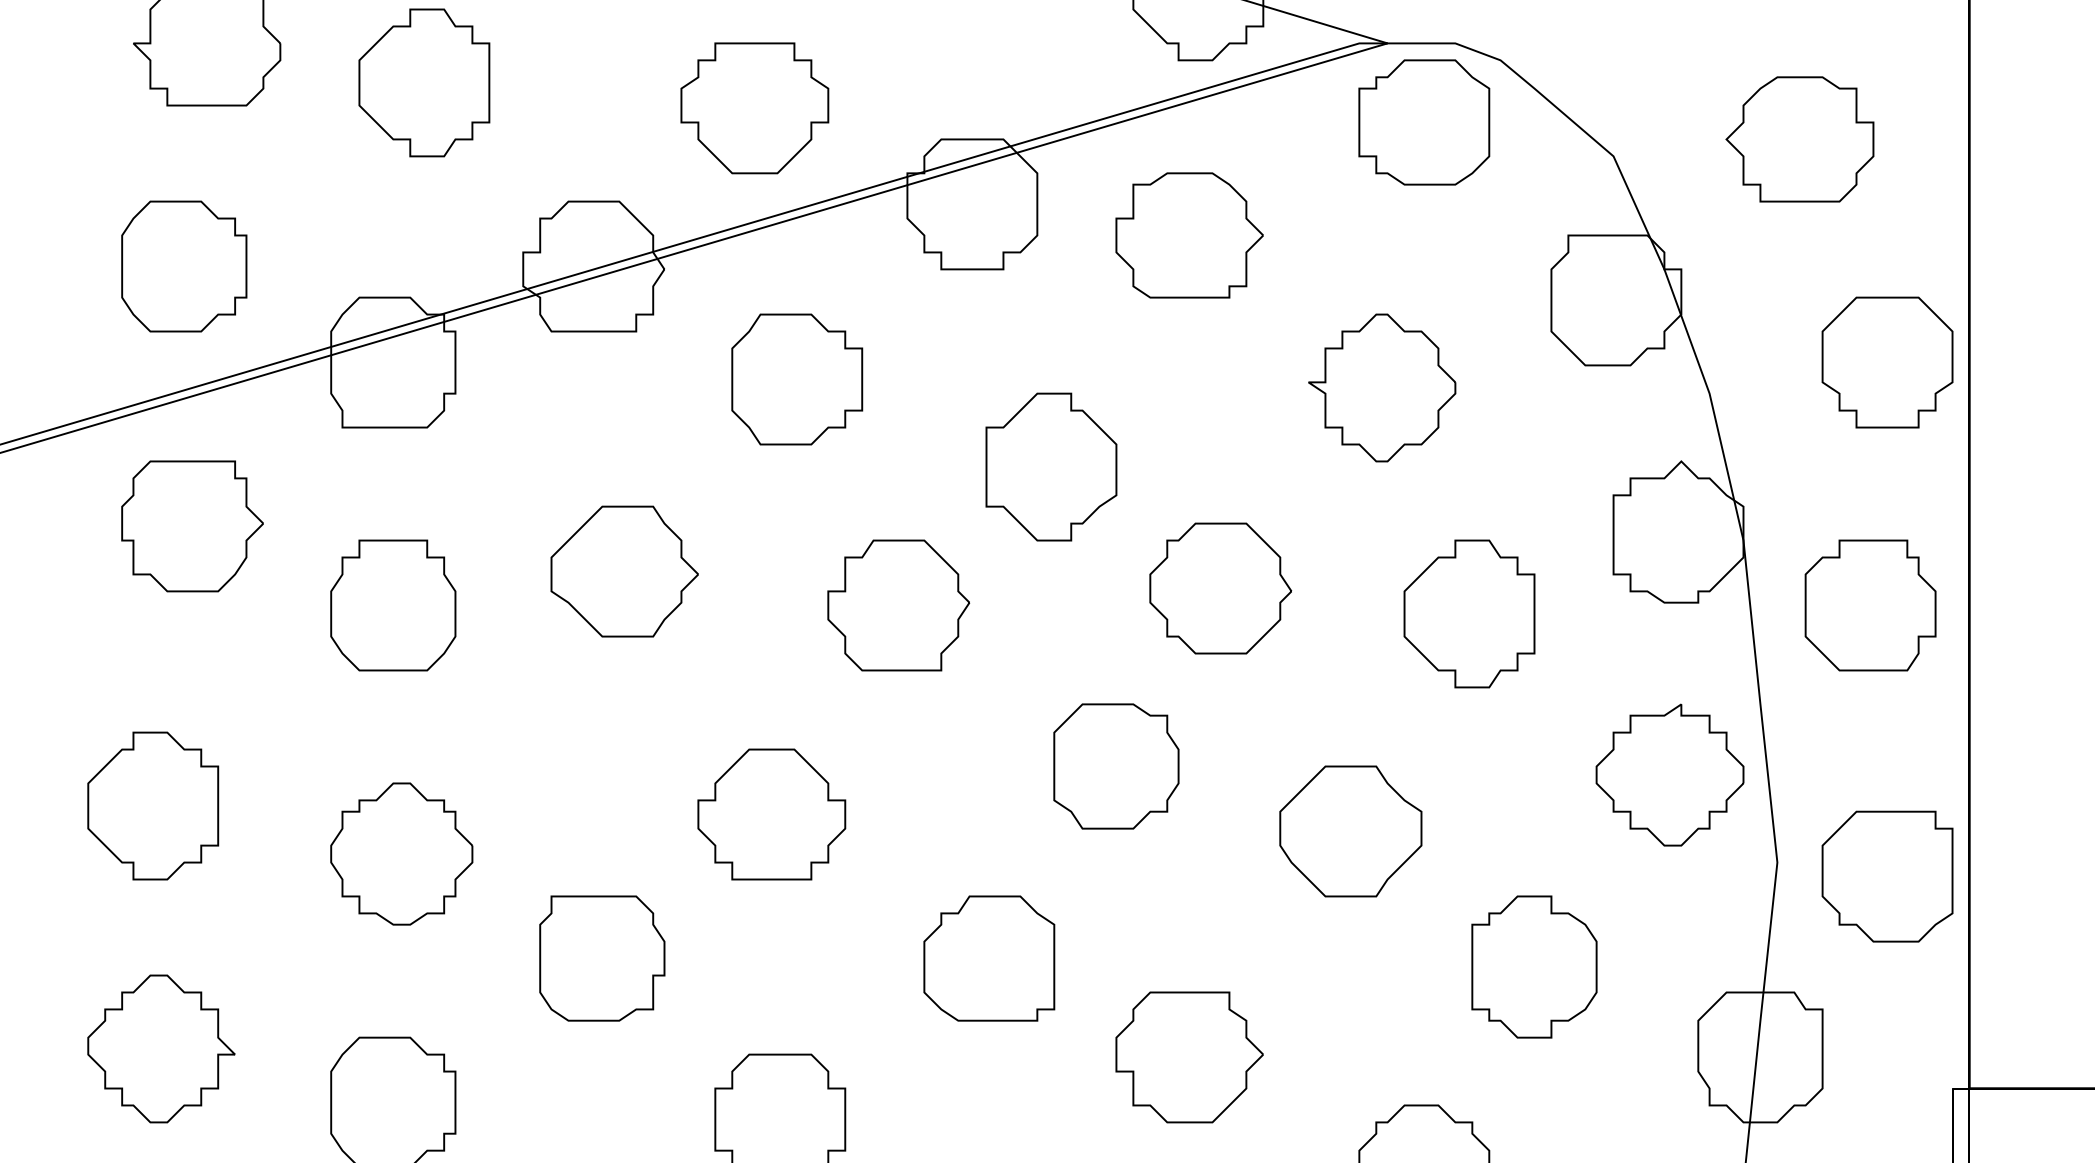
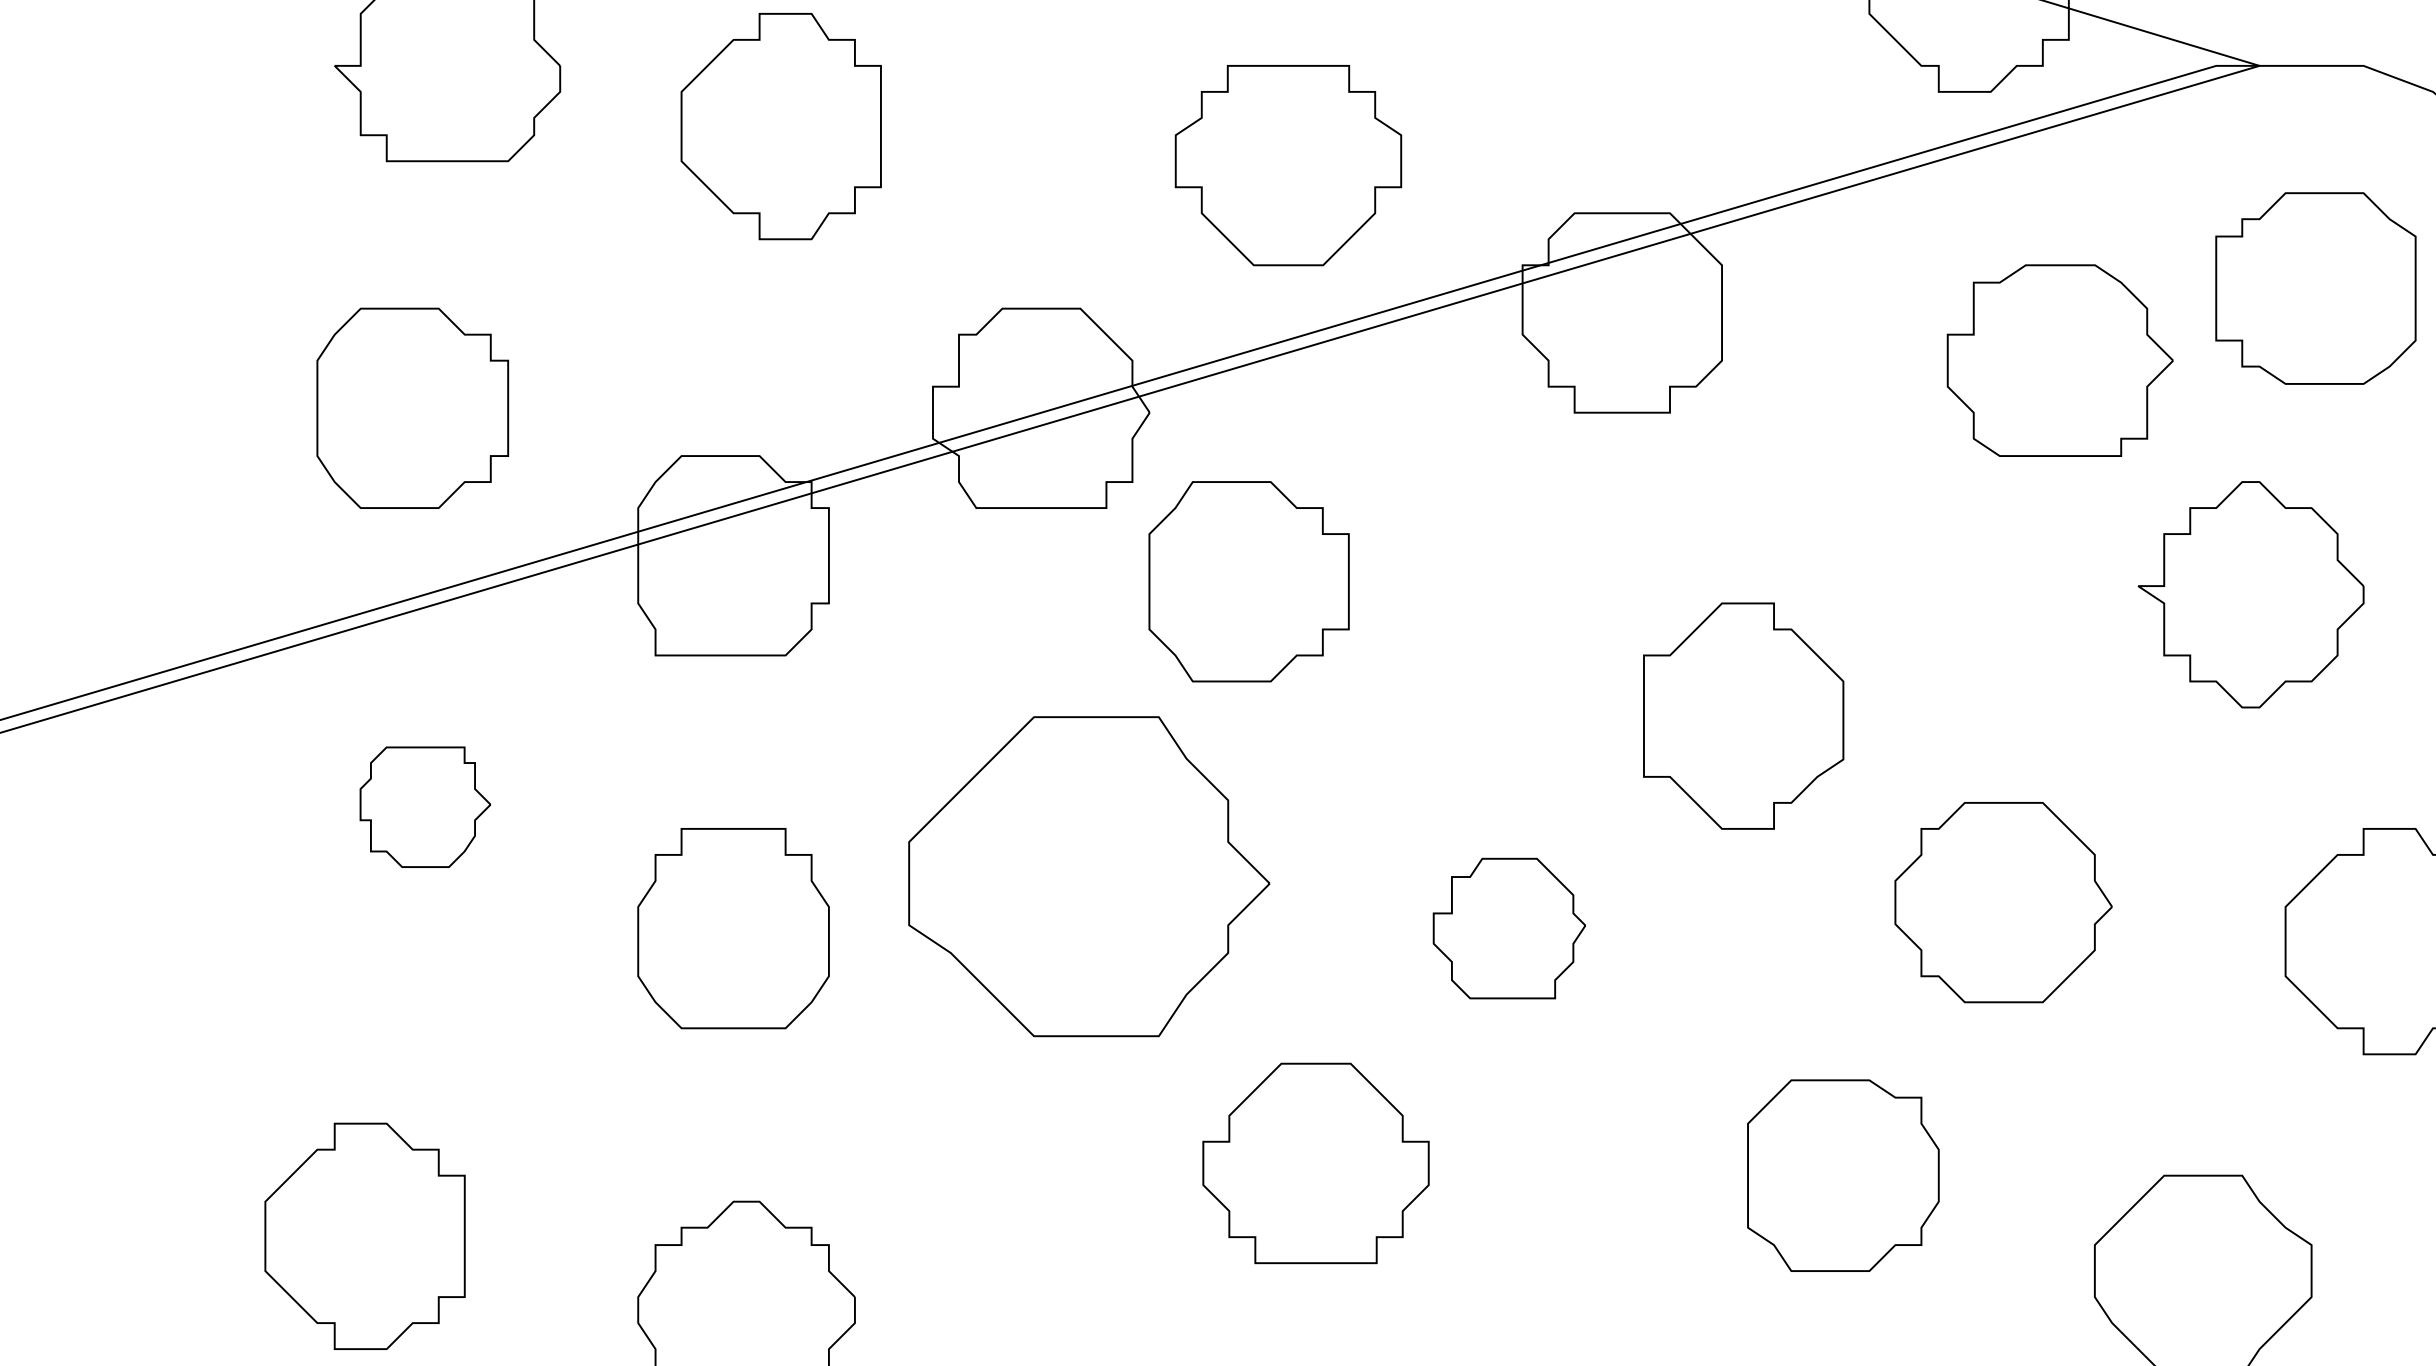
part: (1424, 122) -> (2316, 288), moved
part: (1189, 235) -> (2059, 360), moved
part: (797, 379) -> (1249, 581), moved
part: (192, 526) -> (425, 807), size x0.6
part: (624, 571) -> (1088, 876), size x1.6
part: (898, 605) -> (1508, 928), size x0.7
part: (771, 814) -> (1315, 1163), moved

